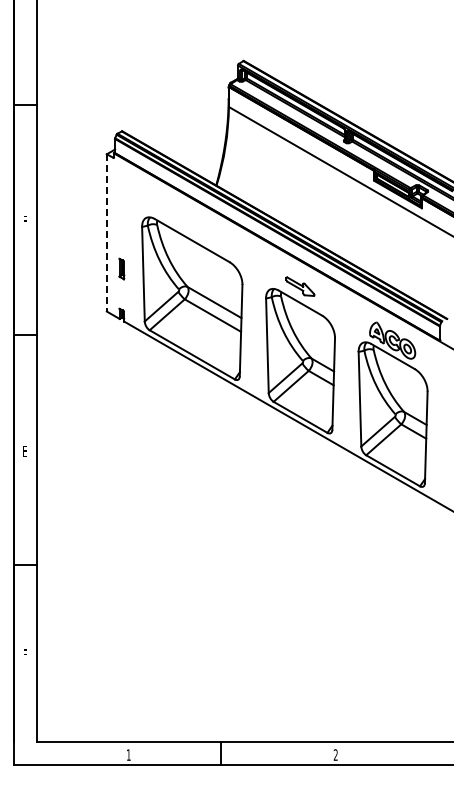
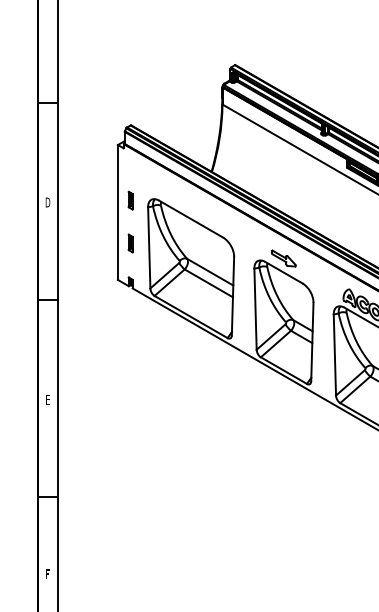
part: (121, 218) -> (130, 200), added
text: (24, 220) -> (47, 201), F -> D
line: (106, 232) -> (117, 212), dashed -> solid

